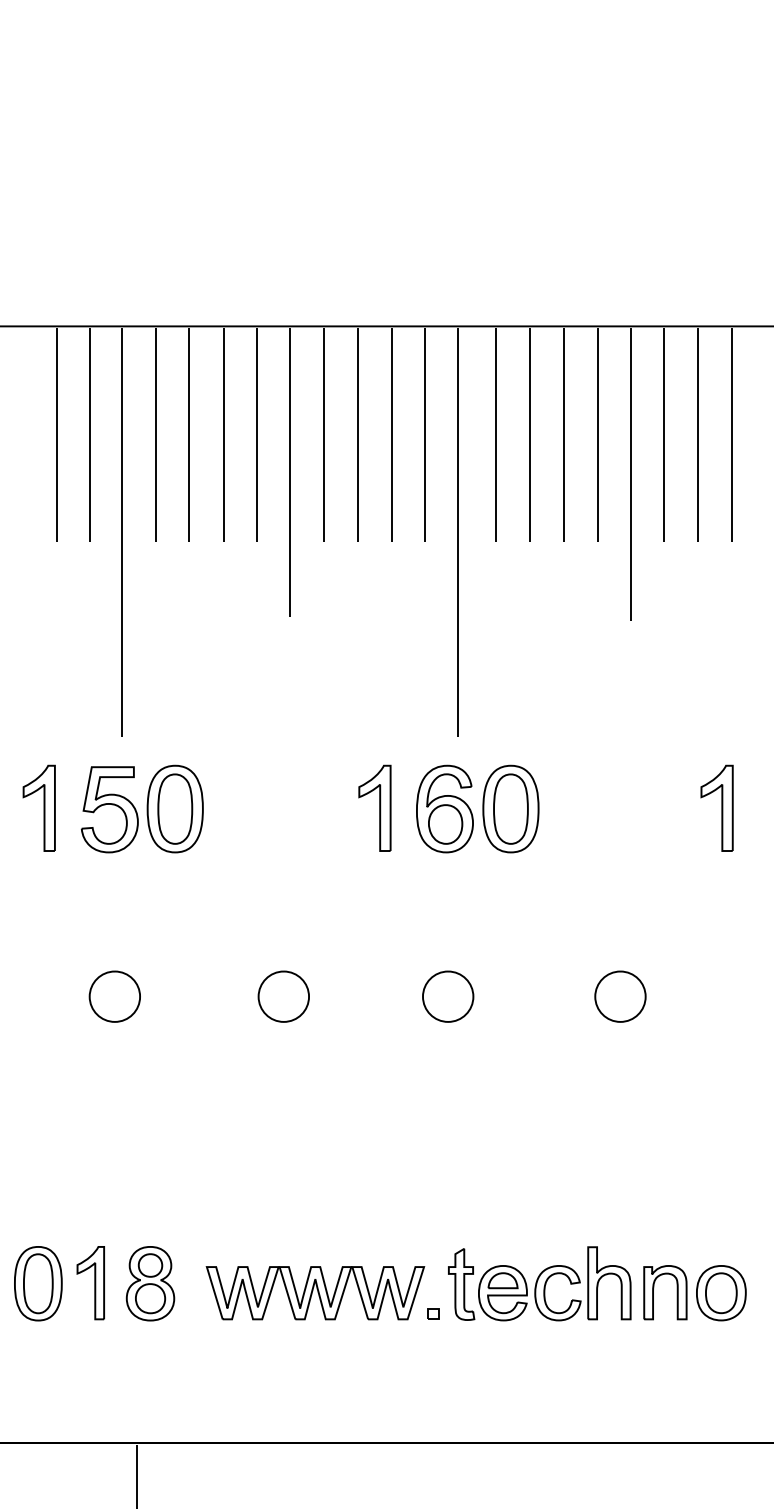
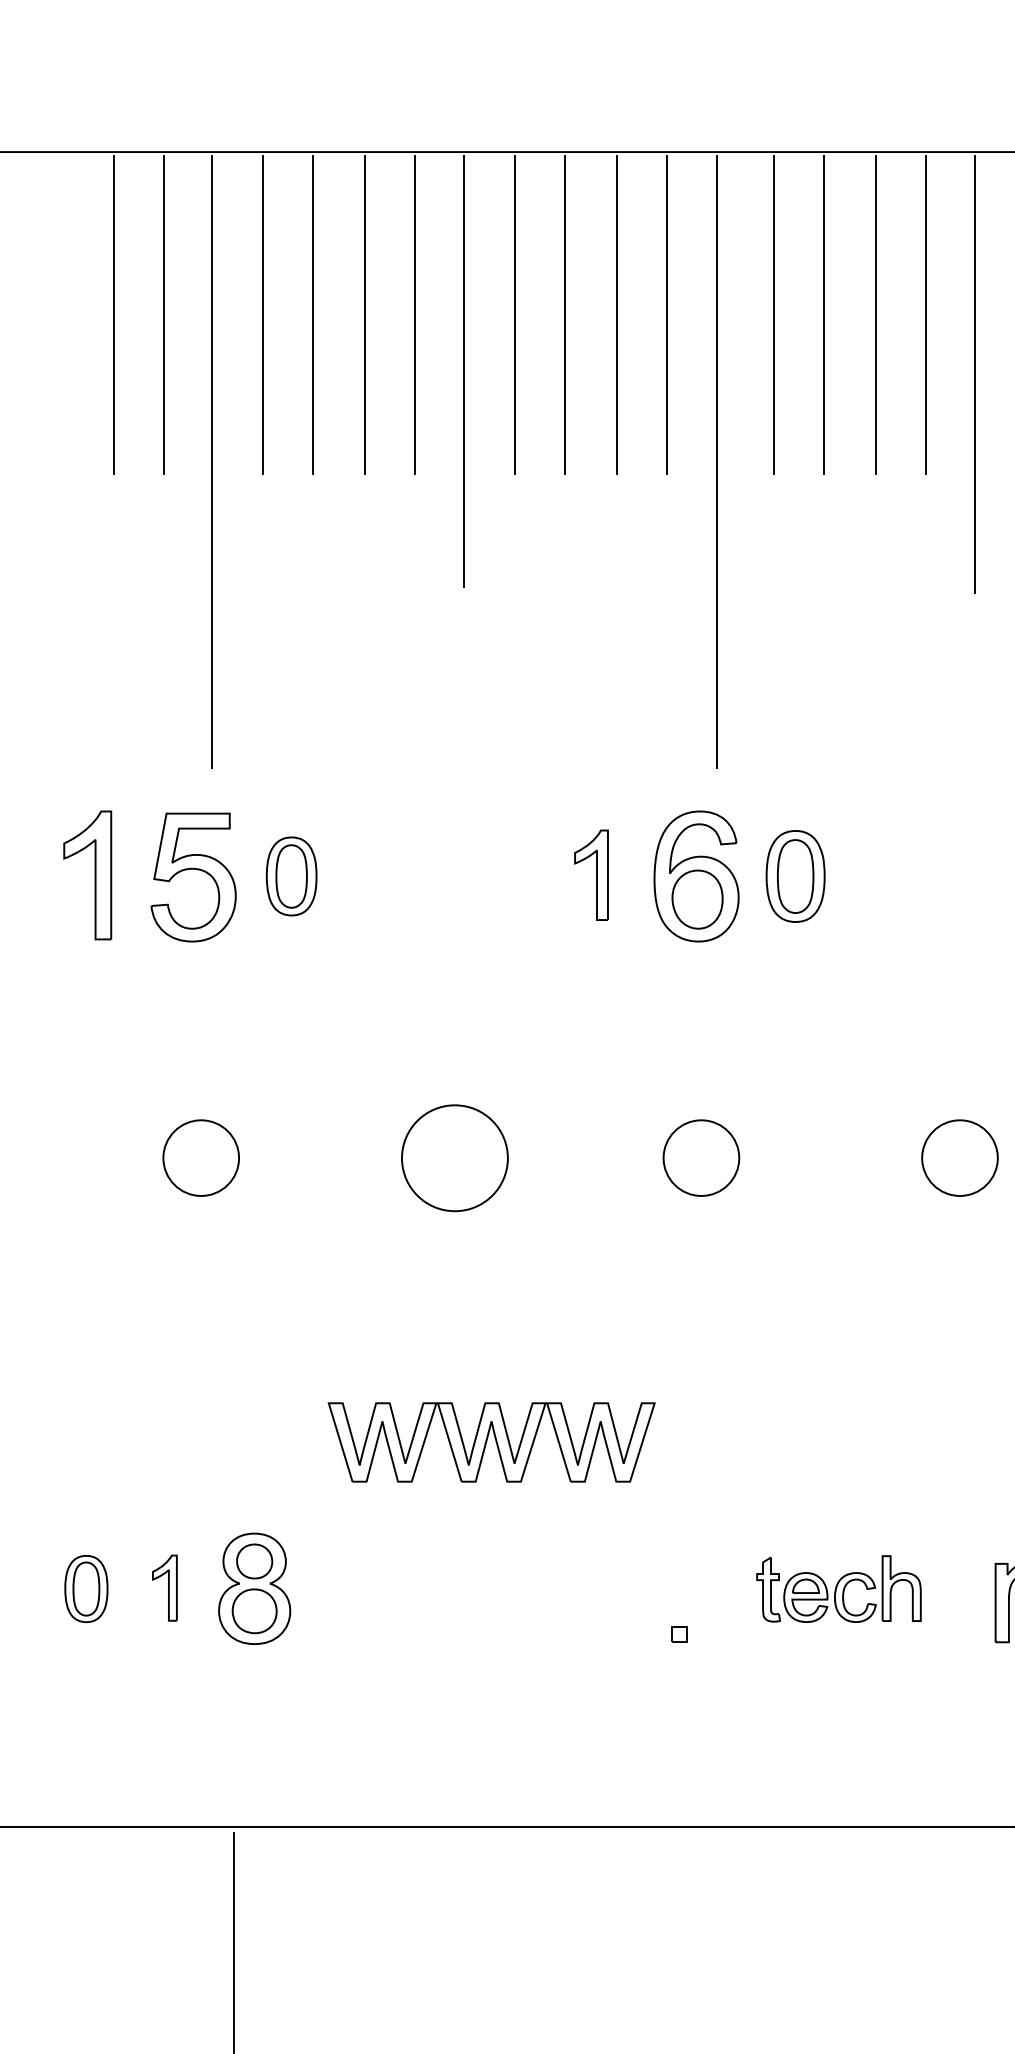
part: (374, 807) -> (590, 874), size x0.7
part: (174, 808) -> (290, 875), size x0.6
part: (510, 808) -> (794, 875), size x0.7
part: (283, 996) -> (454, 1157), size x1.4
part: (38, 1283) -> (86, 1588), size x0.6
part: (90, 1283) -> (164, 1588), size x0.6
part: (539, 1283) -> (838, 1588), size x0.6
part: (315, 1293) -> (491, 1442), moved

